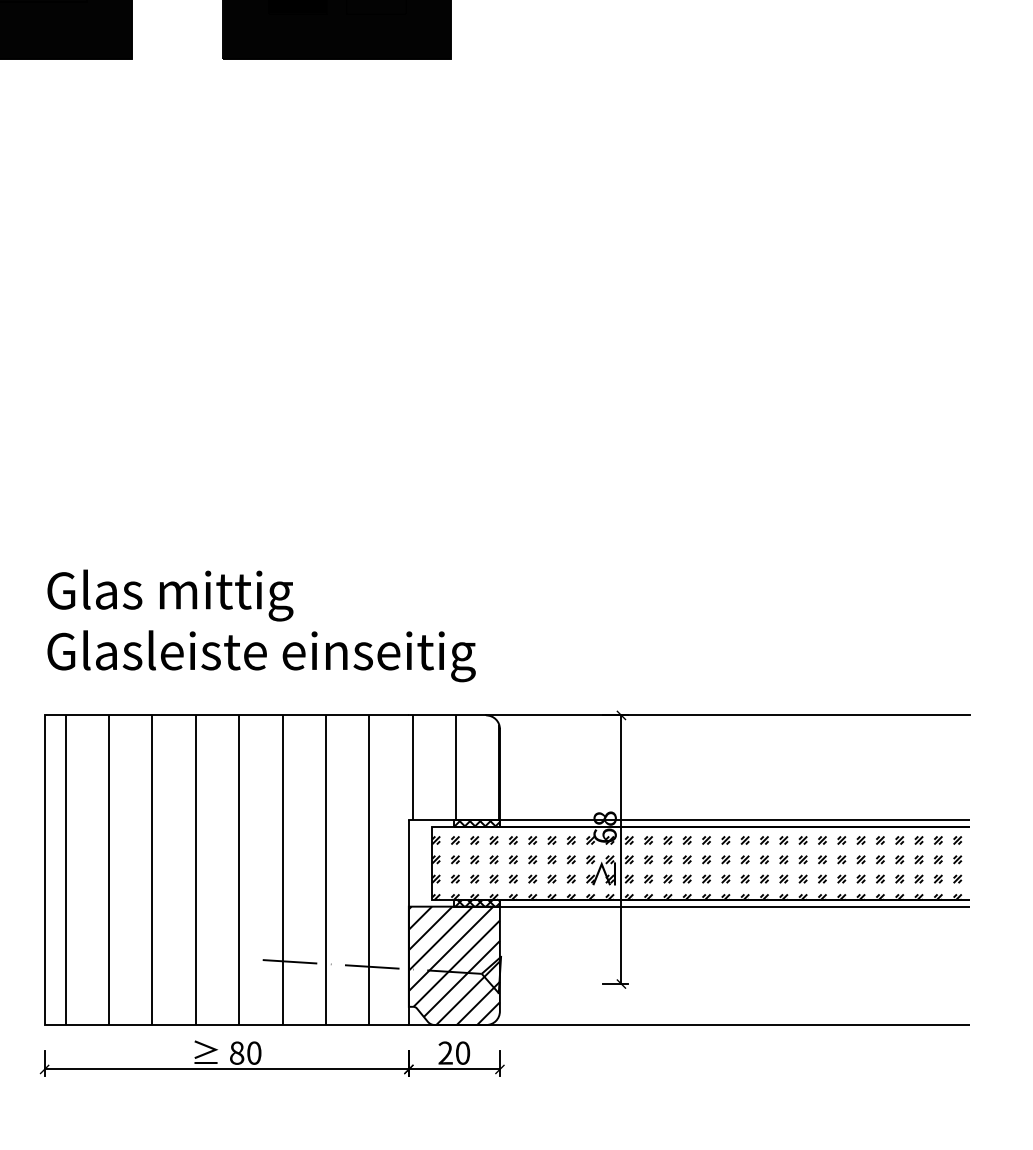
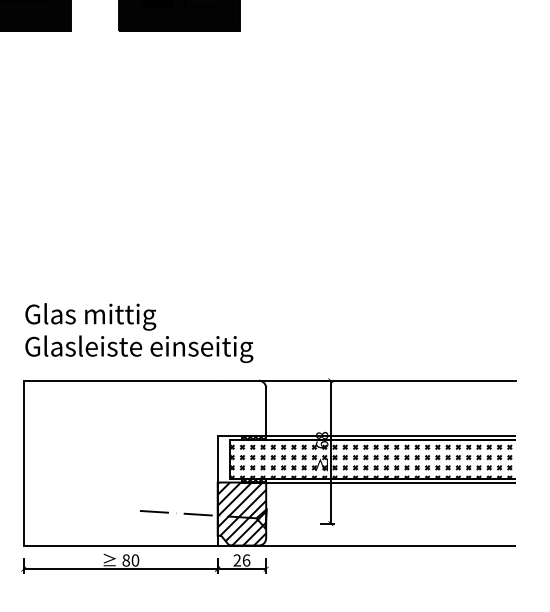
hatch: (282, 869) -> (150, 462), removed
text: (462, 1053) -> (246, 560), 20 -> 26

